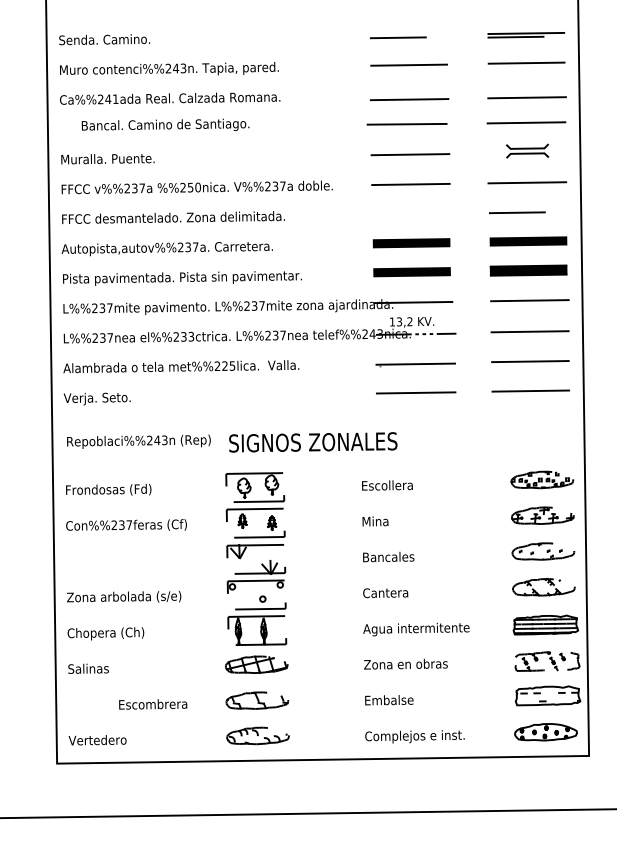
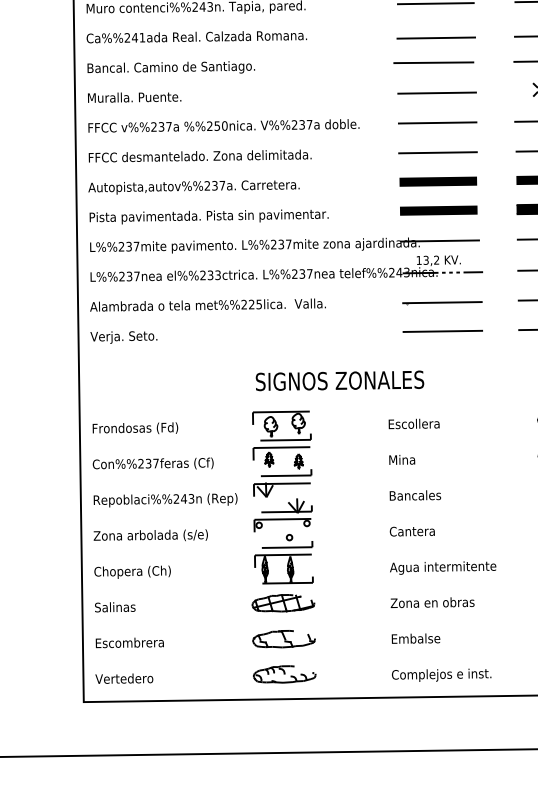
text: (165, 124) -> (171, 66), moved
line: (411, 213) -> (438, 151), added
text: (138, 441) -> (165, 499), moved
text: (153, 704) -> (130, 642), moved

